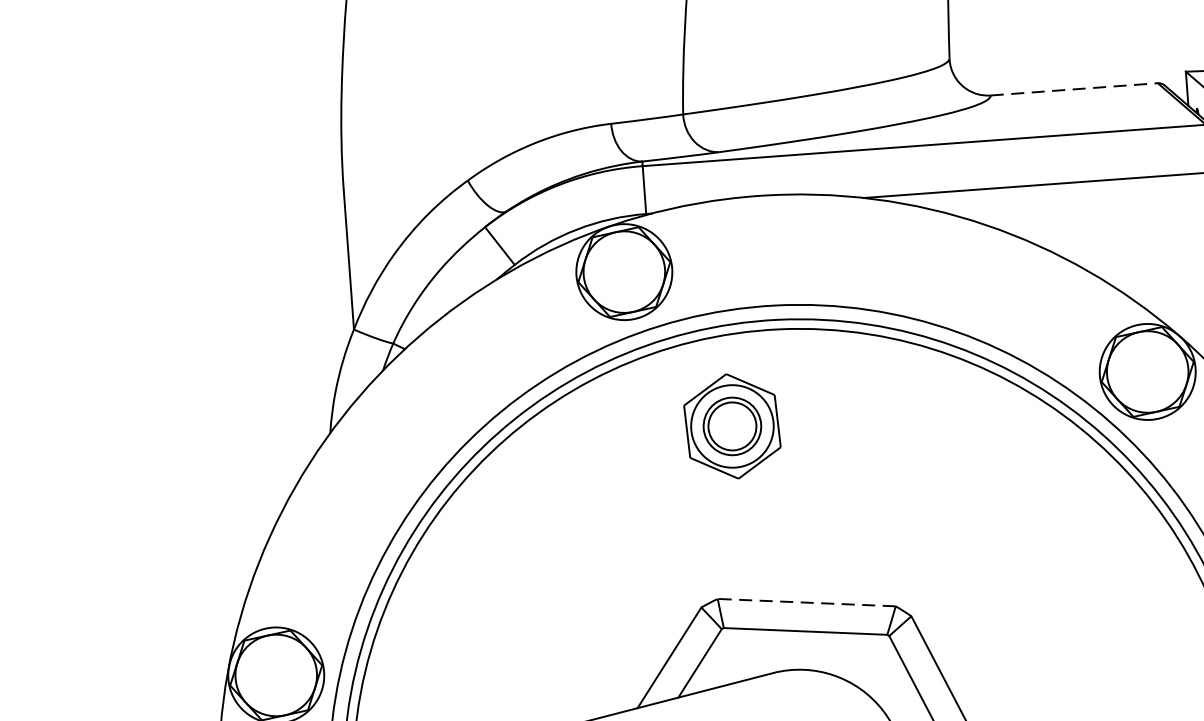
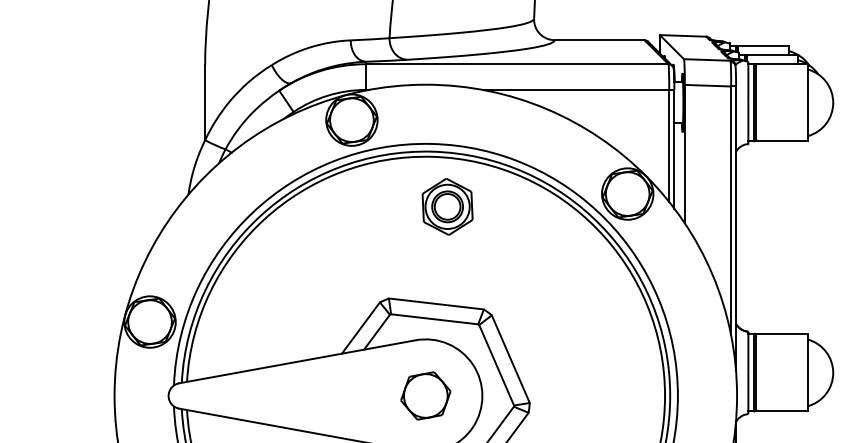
line: (1074, 90) -> (599, 40), dashed -> solid
part: (732, 425) -> (447, 206), moved
line: (806, 601) -> (436, 303), dashed -> solid

